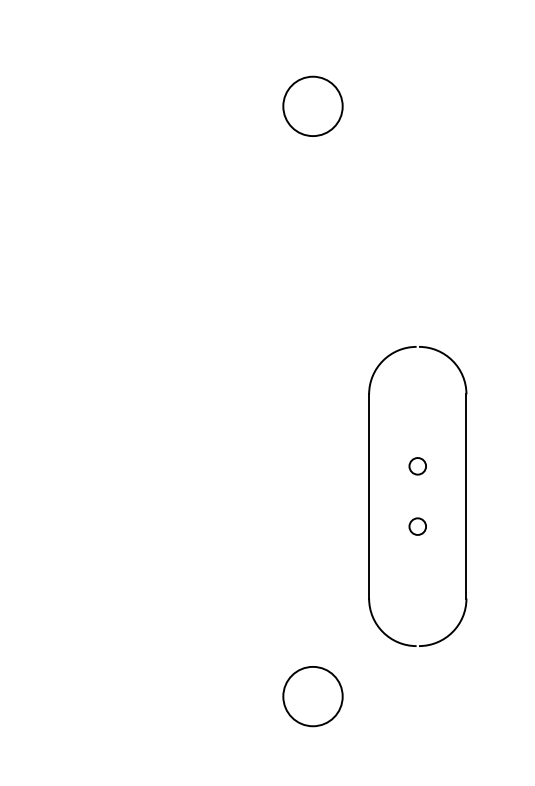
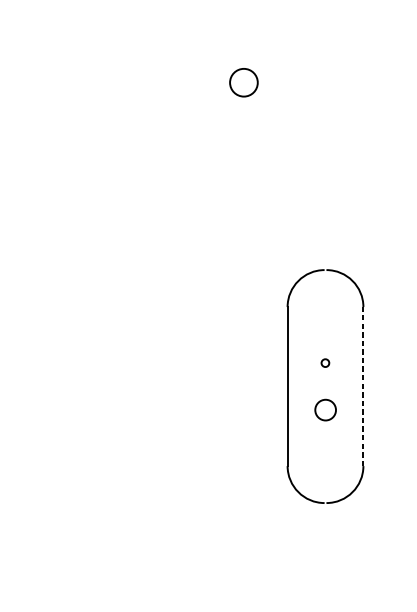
circle: (312, 105) -> (243, 82), size x0.6
circle: (417, 466) -> (325, 363), size x0.6
line: (466, 495) -> (363, 385), solid -> dashed
circle: (417, 526) -> (325, 409), size x1.6
circle: (312, 696) -> (243, 542), removed

